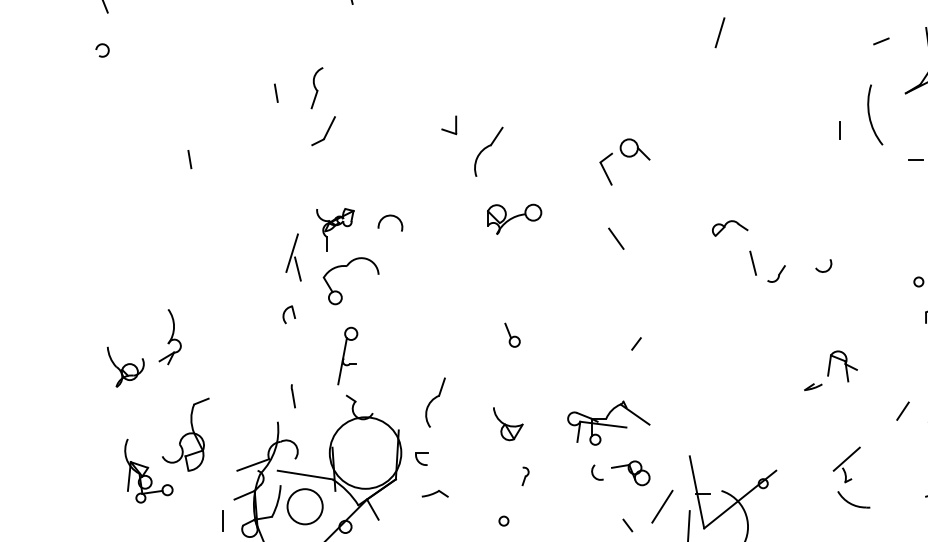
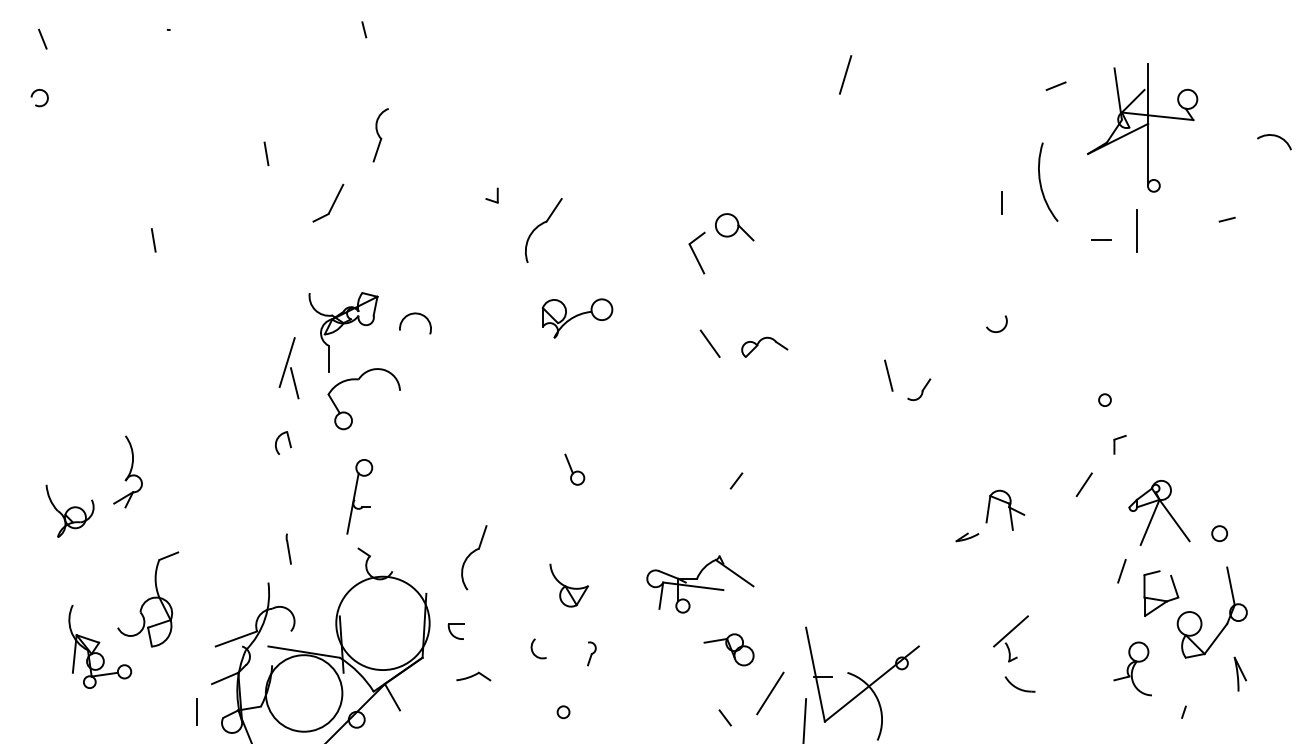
part: (316, 88) -> (380, 135), moved
part: (448, 125) -> (491, 195), size x0.62
part: (729, 227) -> (764, 346), moved
part: (335, 230) -> (343, 332), size x1.43
arc: (821, 270) -> (993, 330), moved
line: (902, 410) -> (1083, 484), moved
arc: (593, 474) -> (533, 651), moved
part: (853, 499) -> (1019, 684), size x0.71
circle: (304, 506) -> (303, 693), size x1.67

